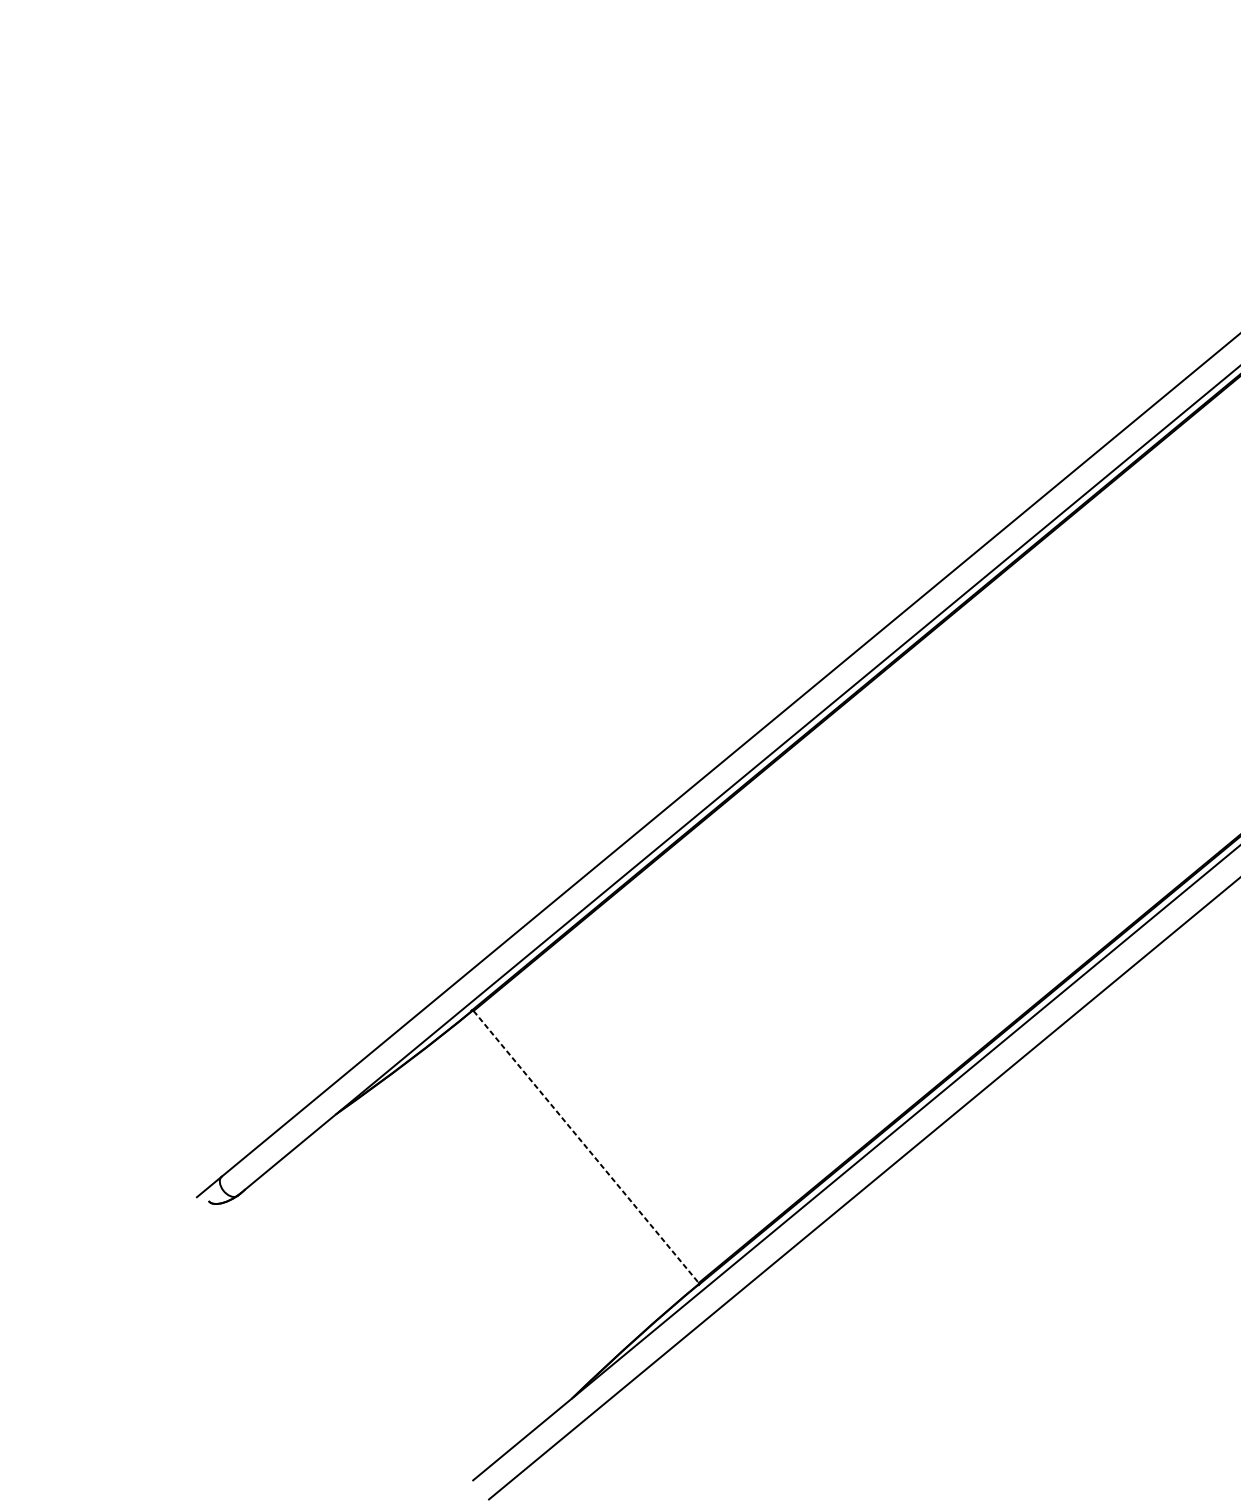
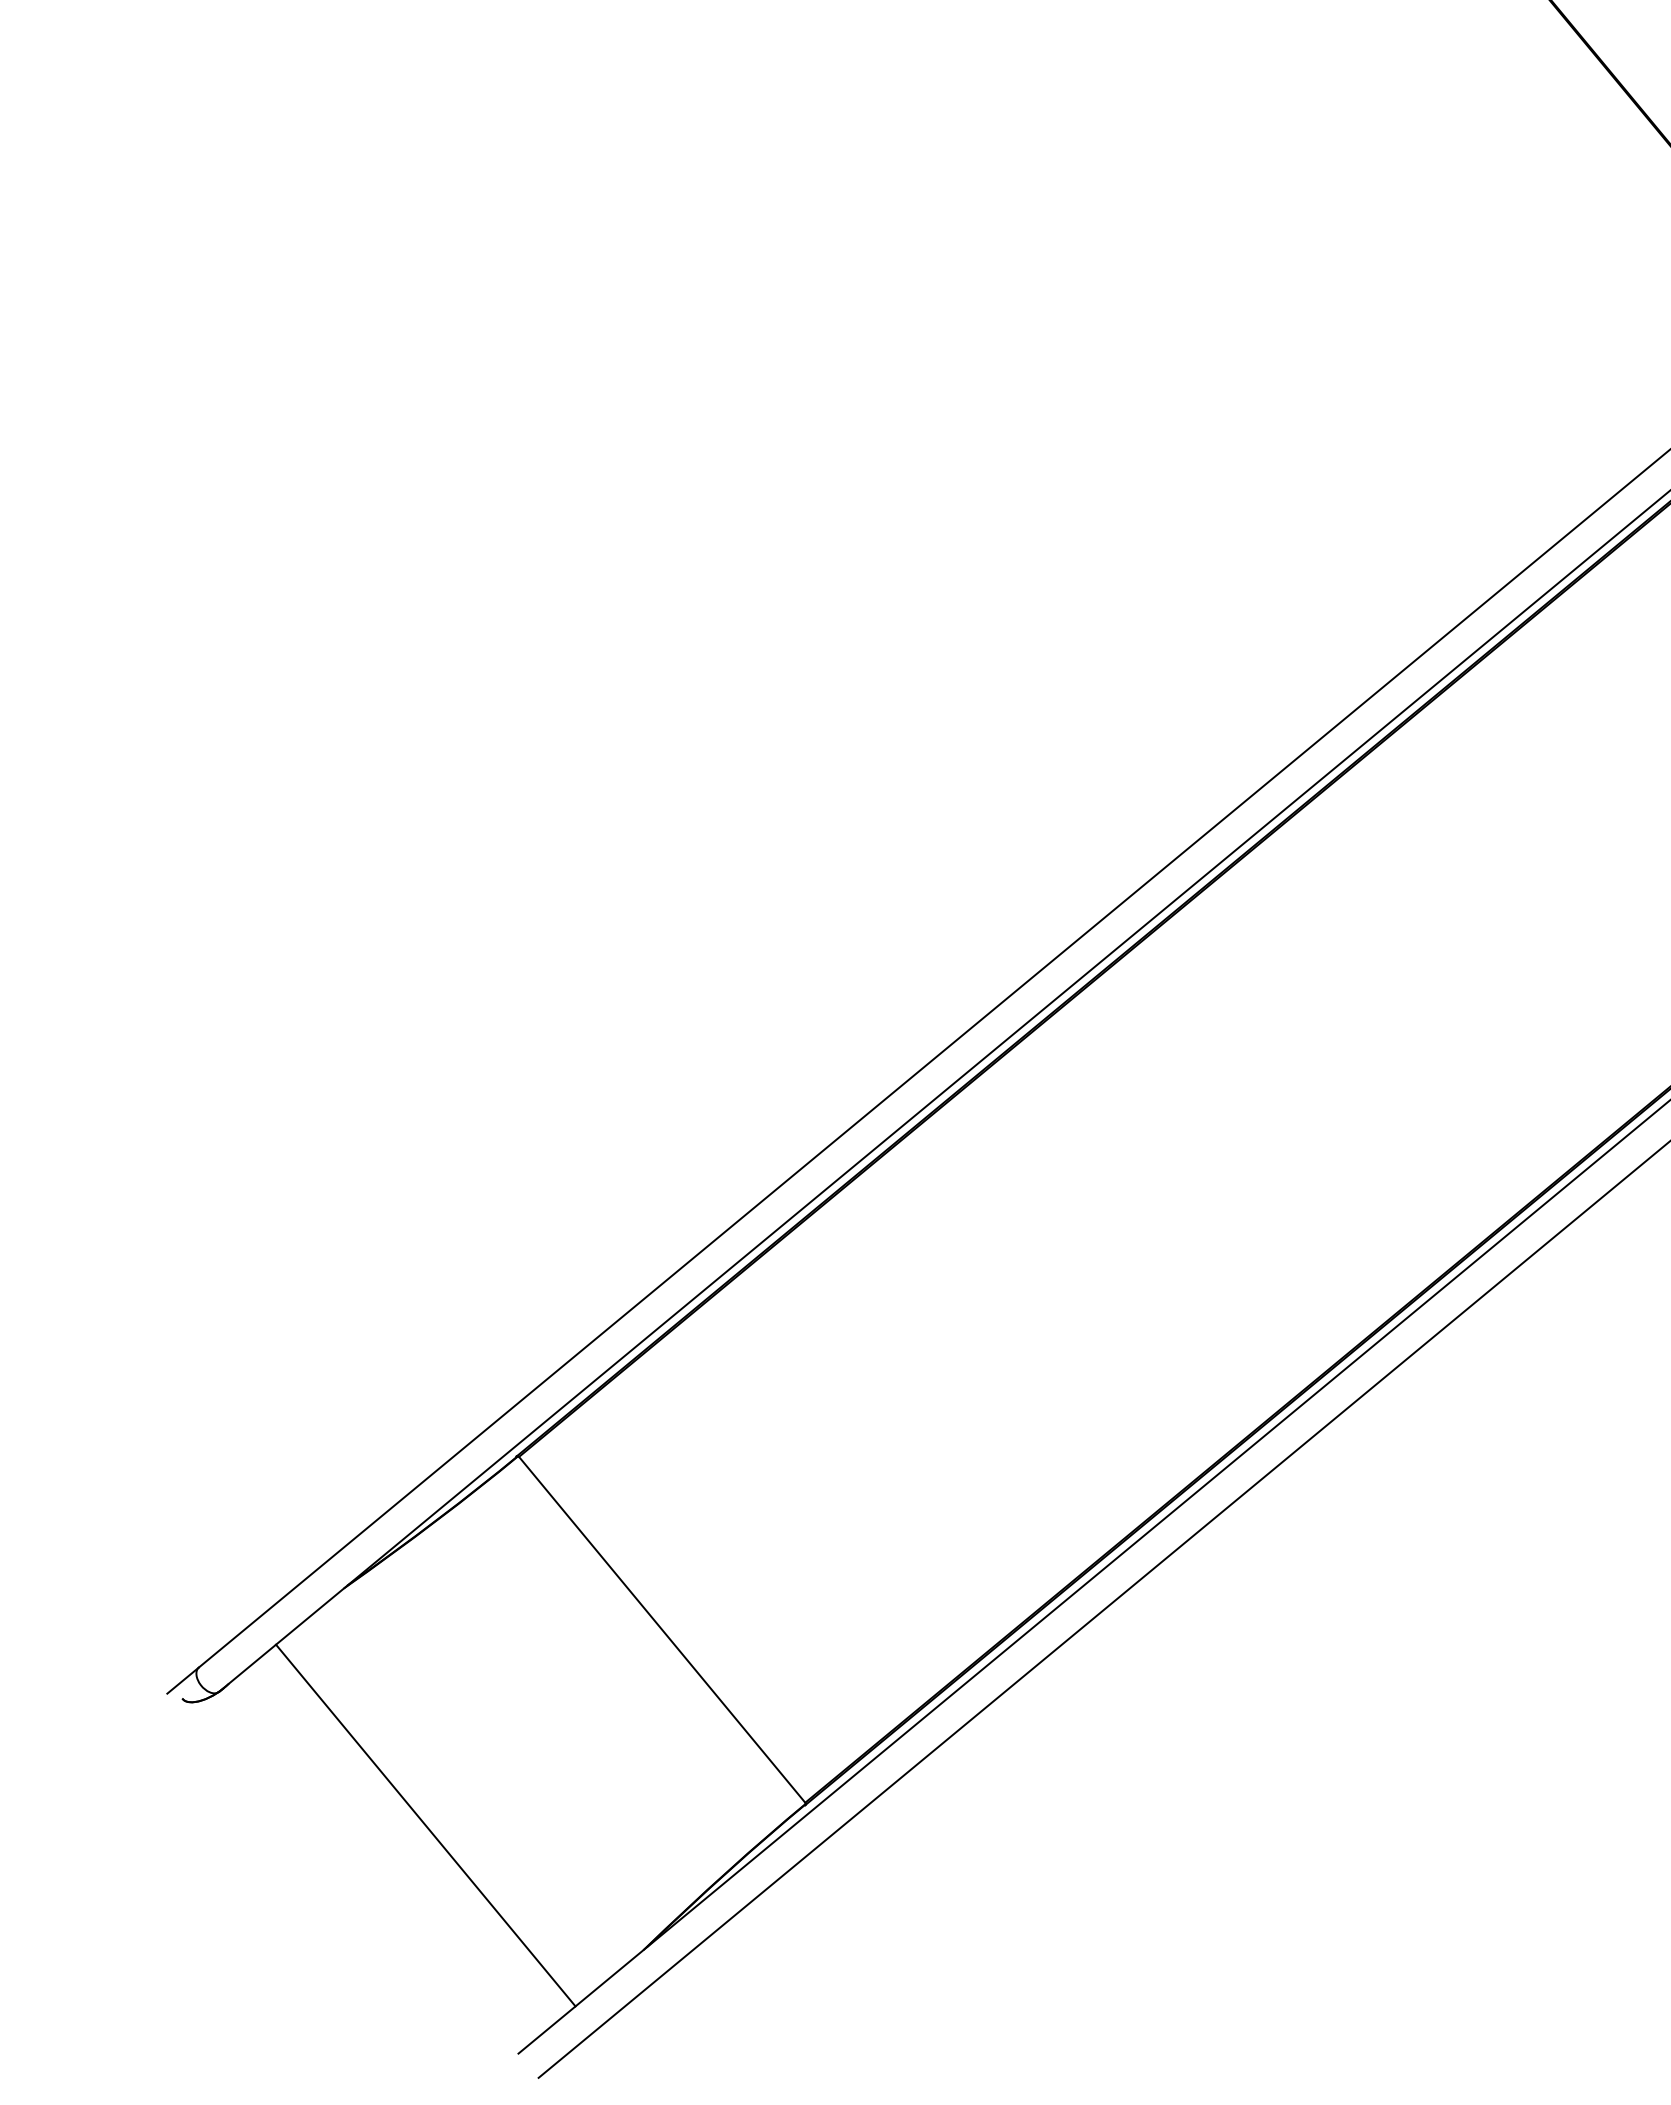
line: (586, 1147) -> (662, 1630), dashed -> solid
line: (400, 1300) -> (425, 1825), added

